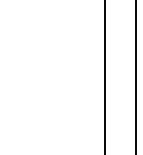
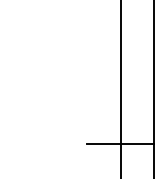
line: (105, 139) -> (120, 143), added

